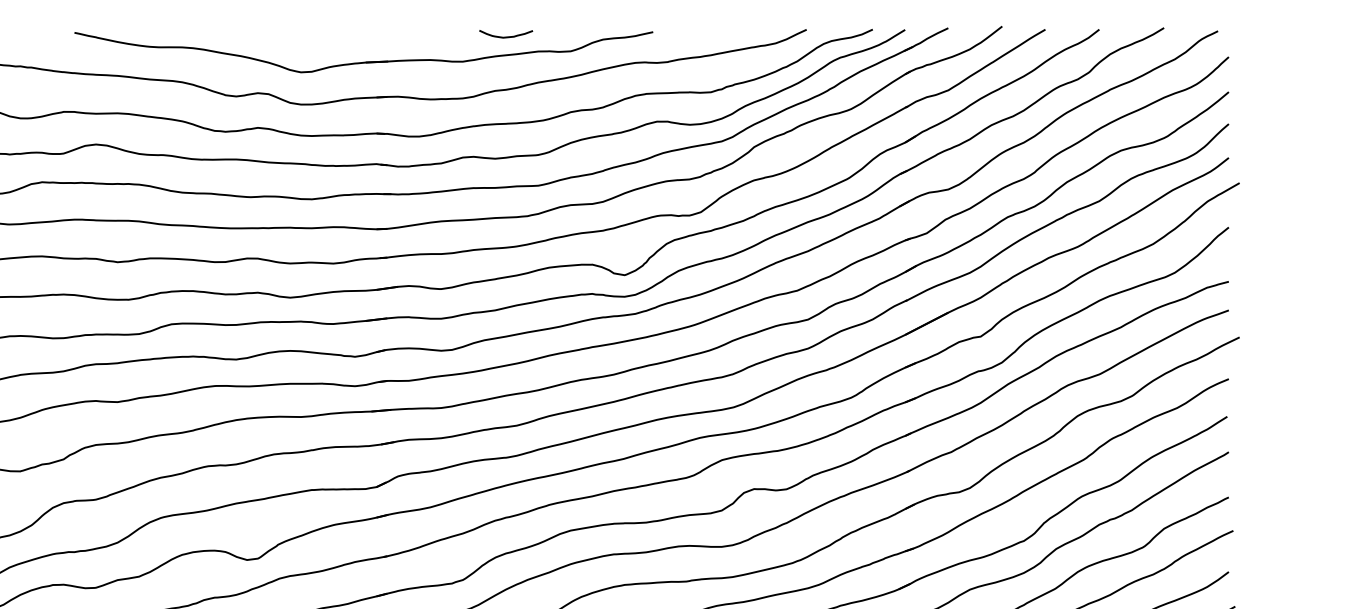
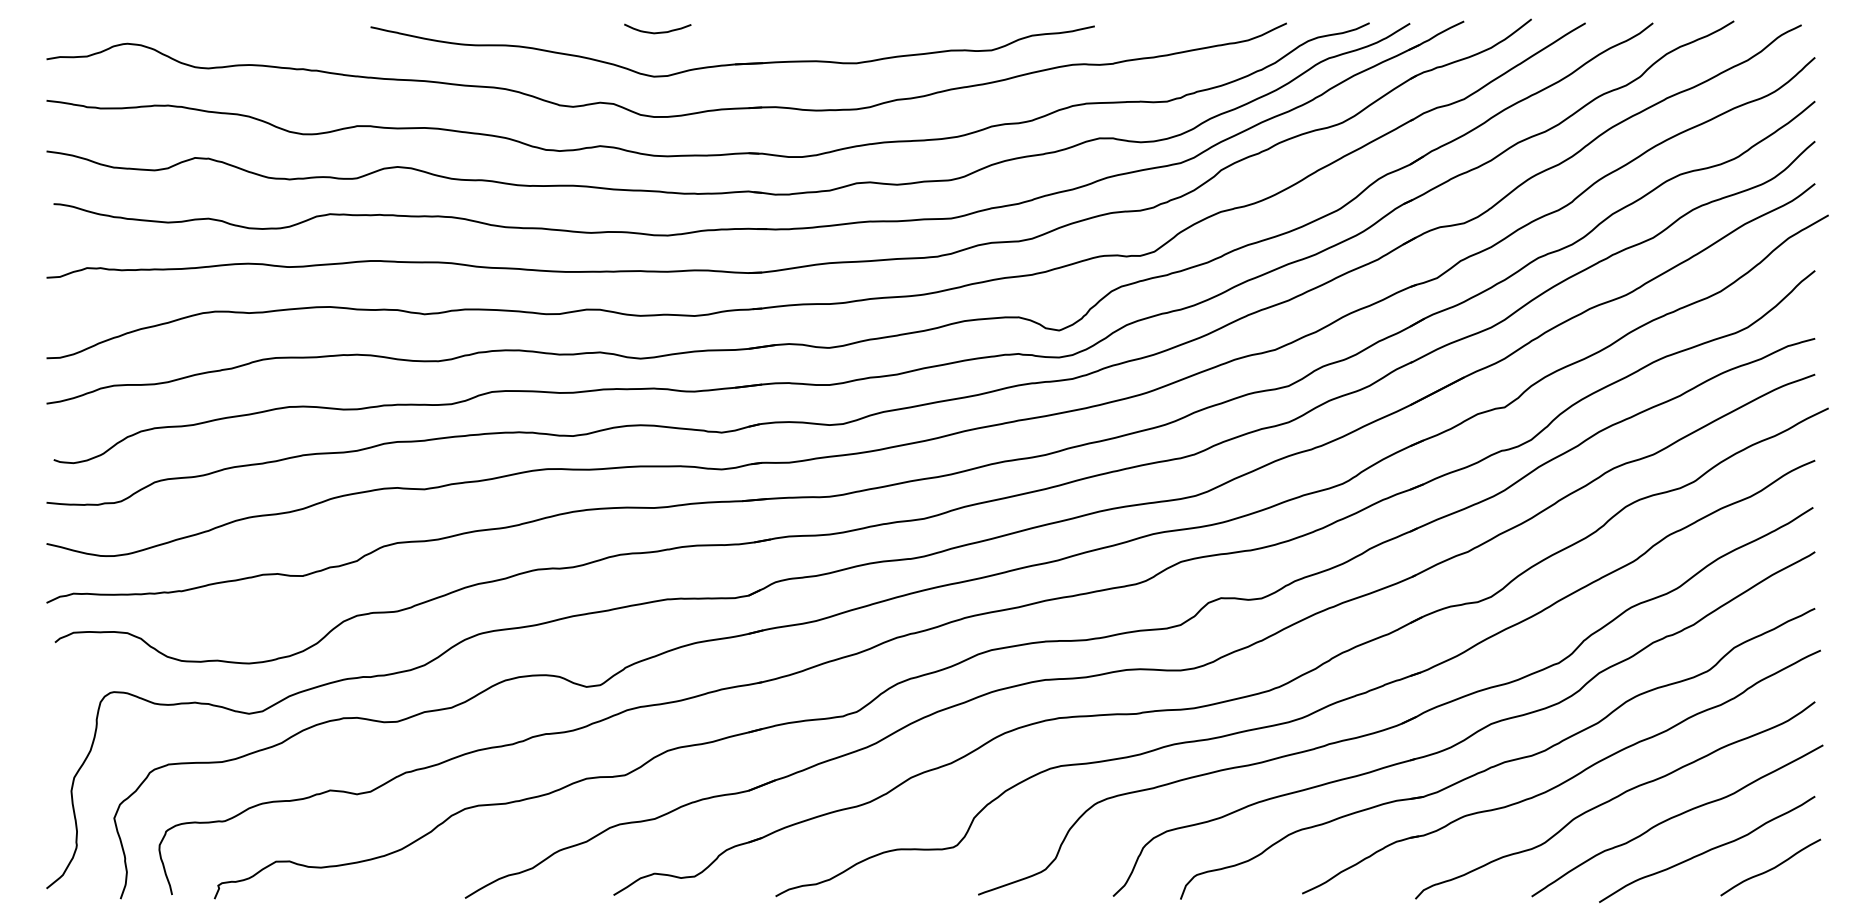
curve: (505, 37) -> (657, 32), moved

